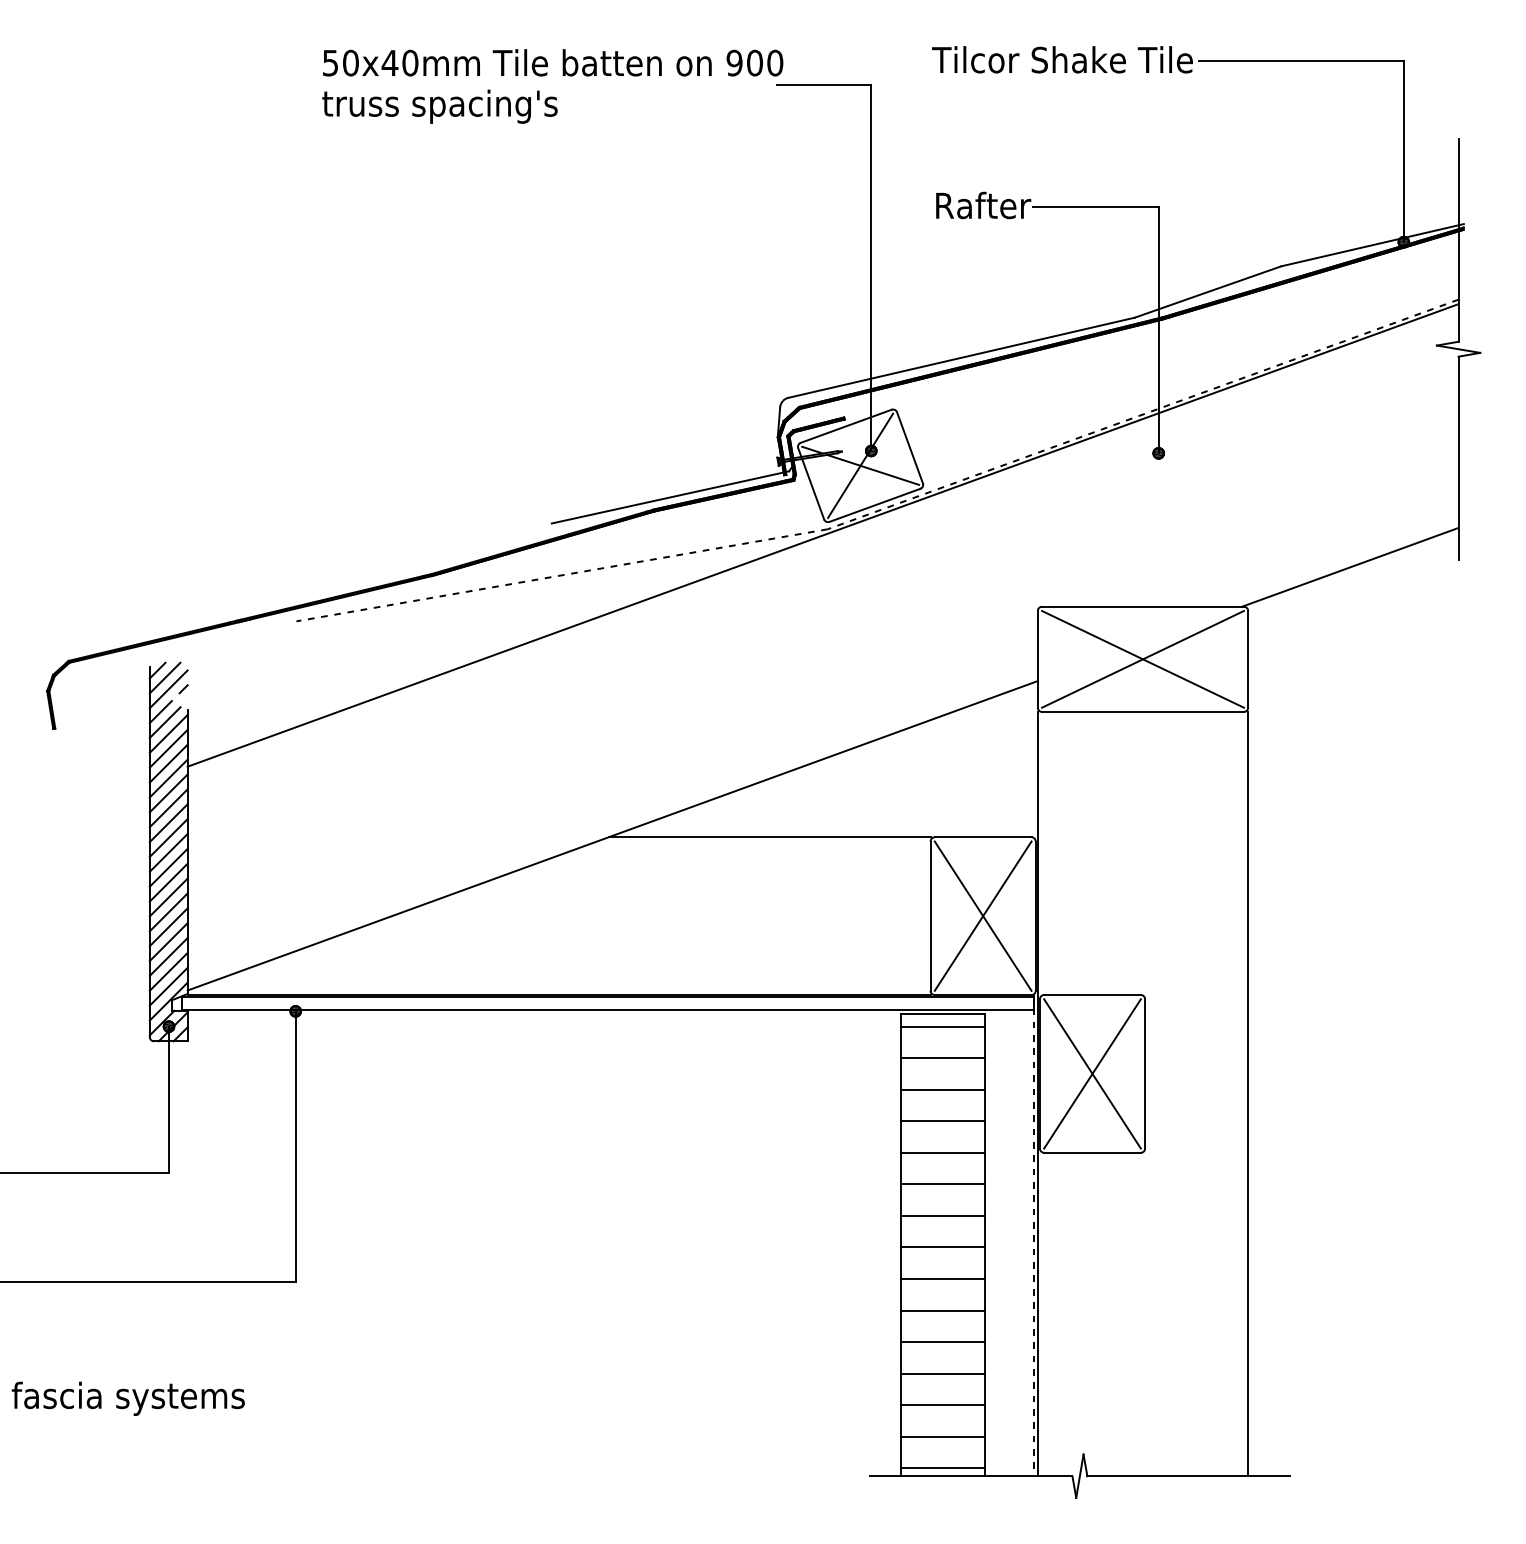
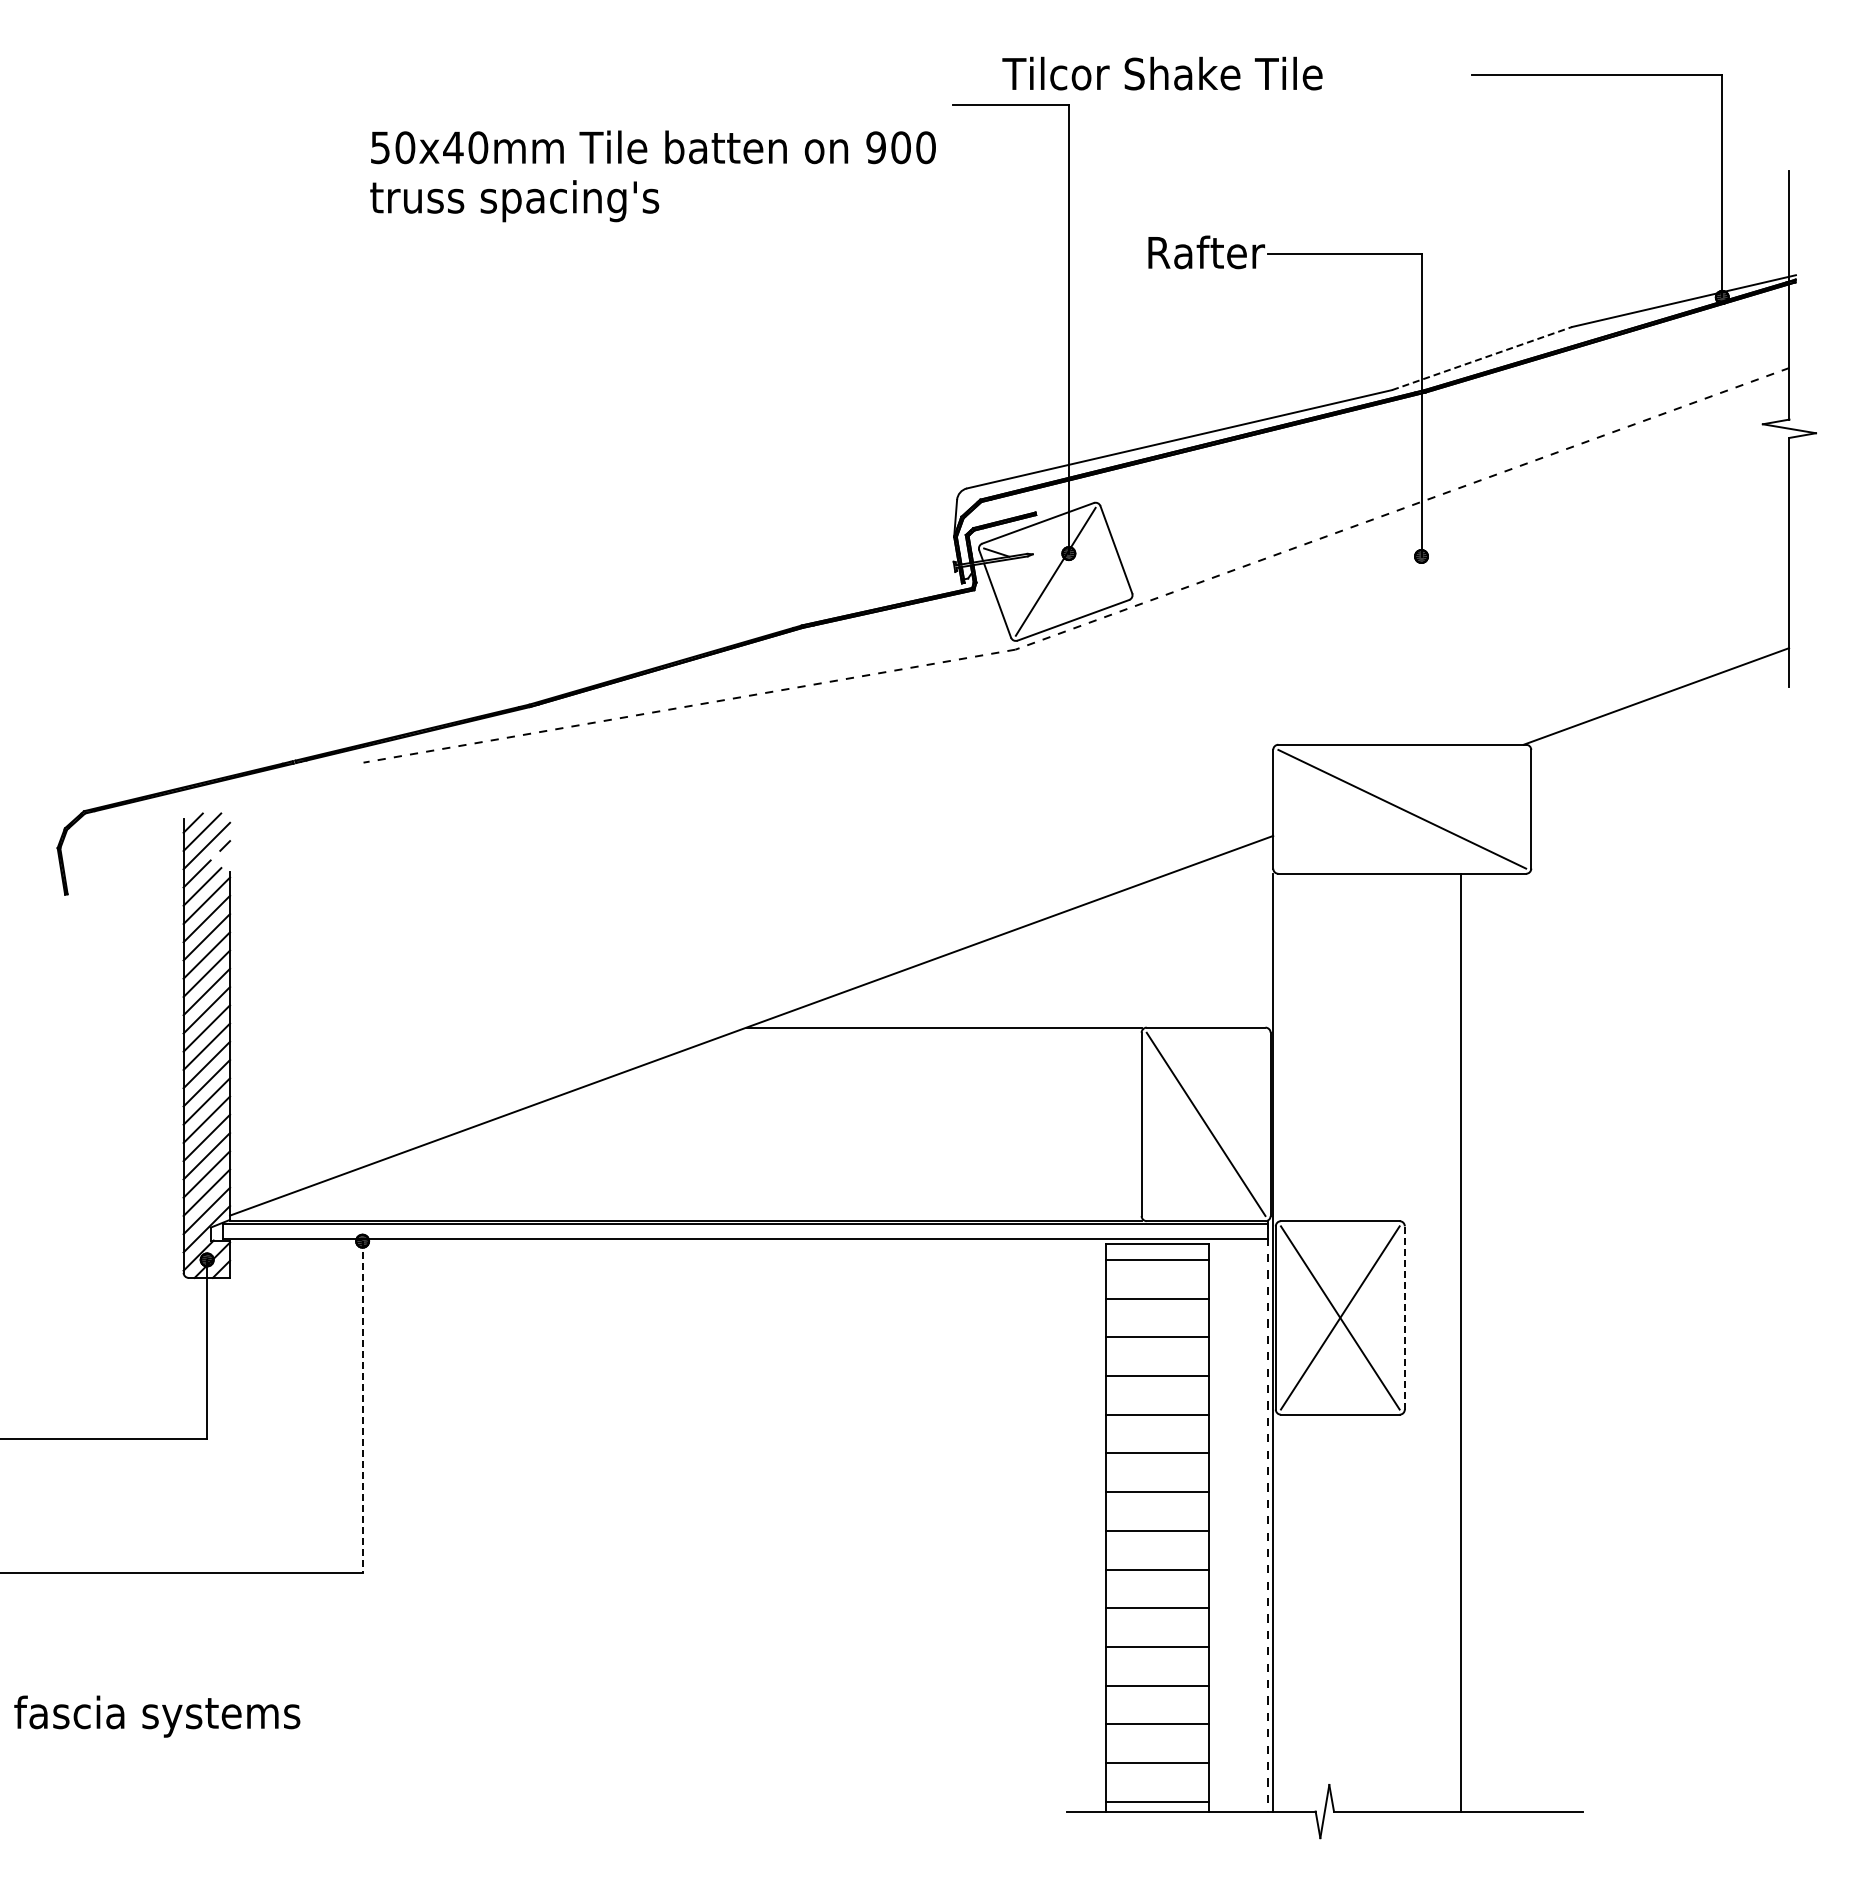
text: (1062, 59) -> (1162, 73), moved
text: (552, 86) -> (652, 176), moved
line: (1208, 291) -> (1482, 358), solid -> dashed
line: (872, 469) -> (1070, 576), removed
line: (667, 498) -> (818, 611), removed
line: (822, 535) -> (1009, 657), removed
line: (1143, 658) -> (1402, 808), removed
line: (982, 916) -> (1205, 1124), removed
line: (1144, 1073) -> (1404, 1317), solid -> dashed
line: (1248, 1093) -> (1461, 1342), moved
line: (295, 1146) -> (362, 1406), solid -> dashed

